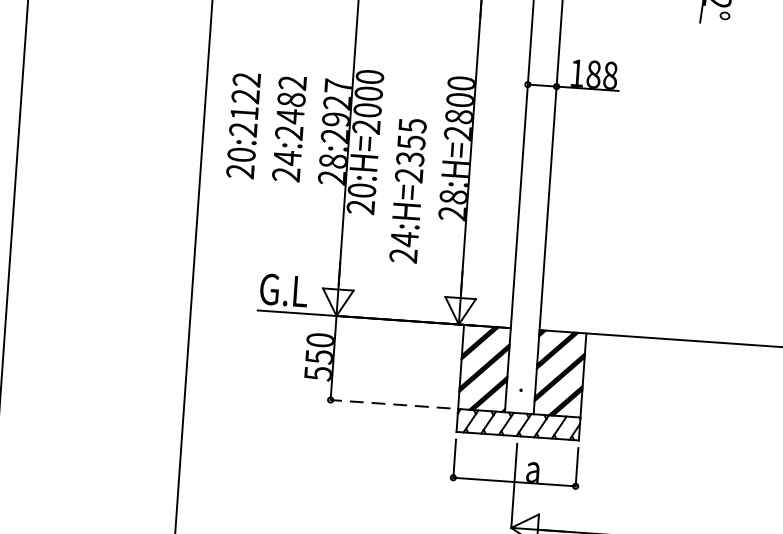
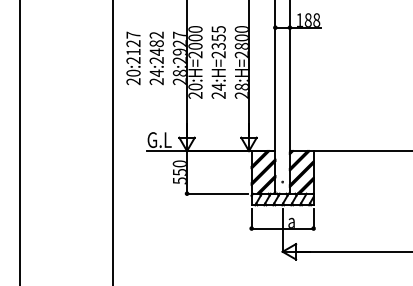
text: (246, 78) -> (133, 34), 20:2122 -> 20:2127
text: (407, 190) -> (218, 62), moved
line: (388, 403) -> (216, 193), dashed -> solid

